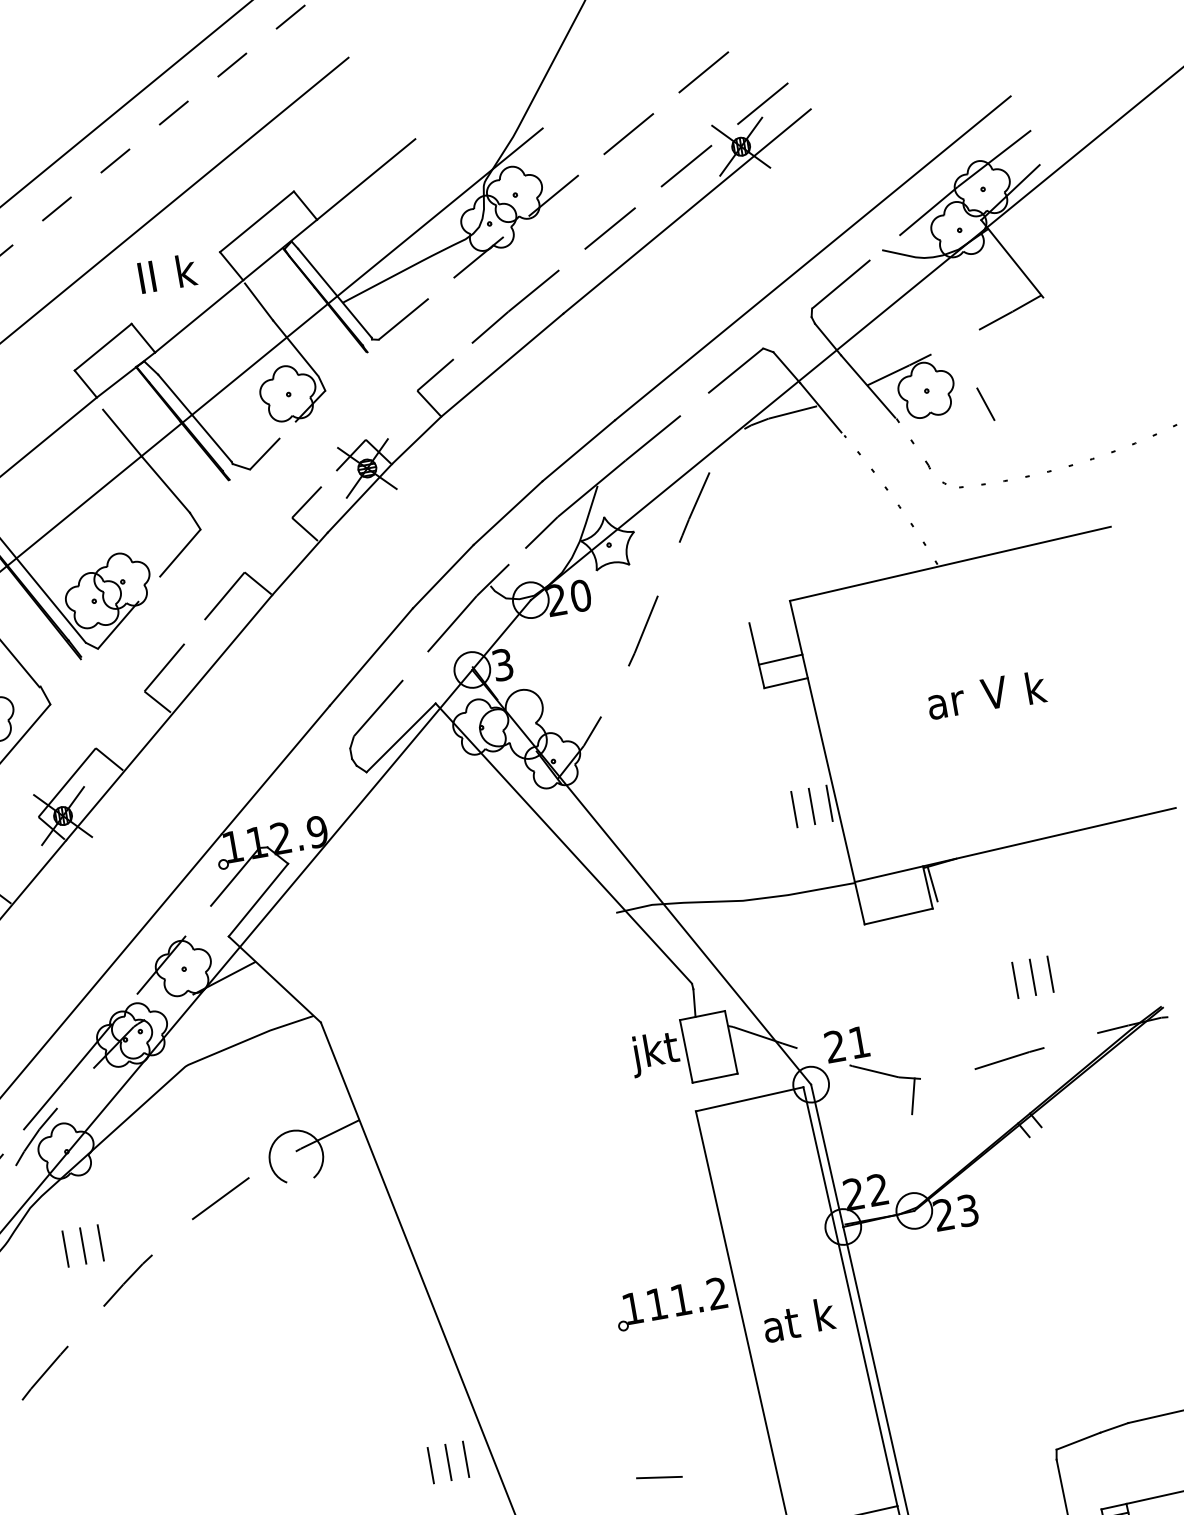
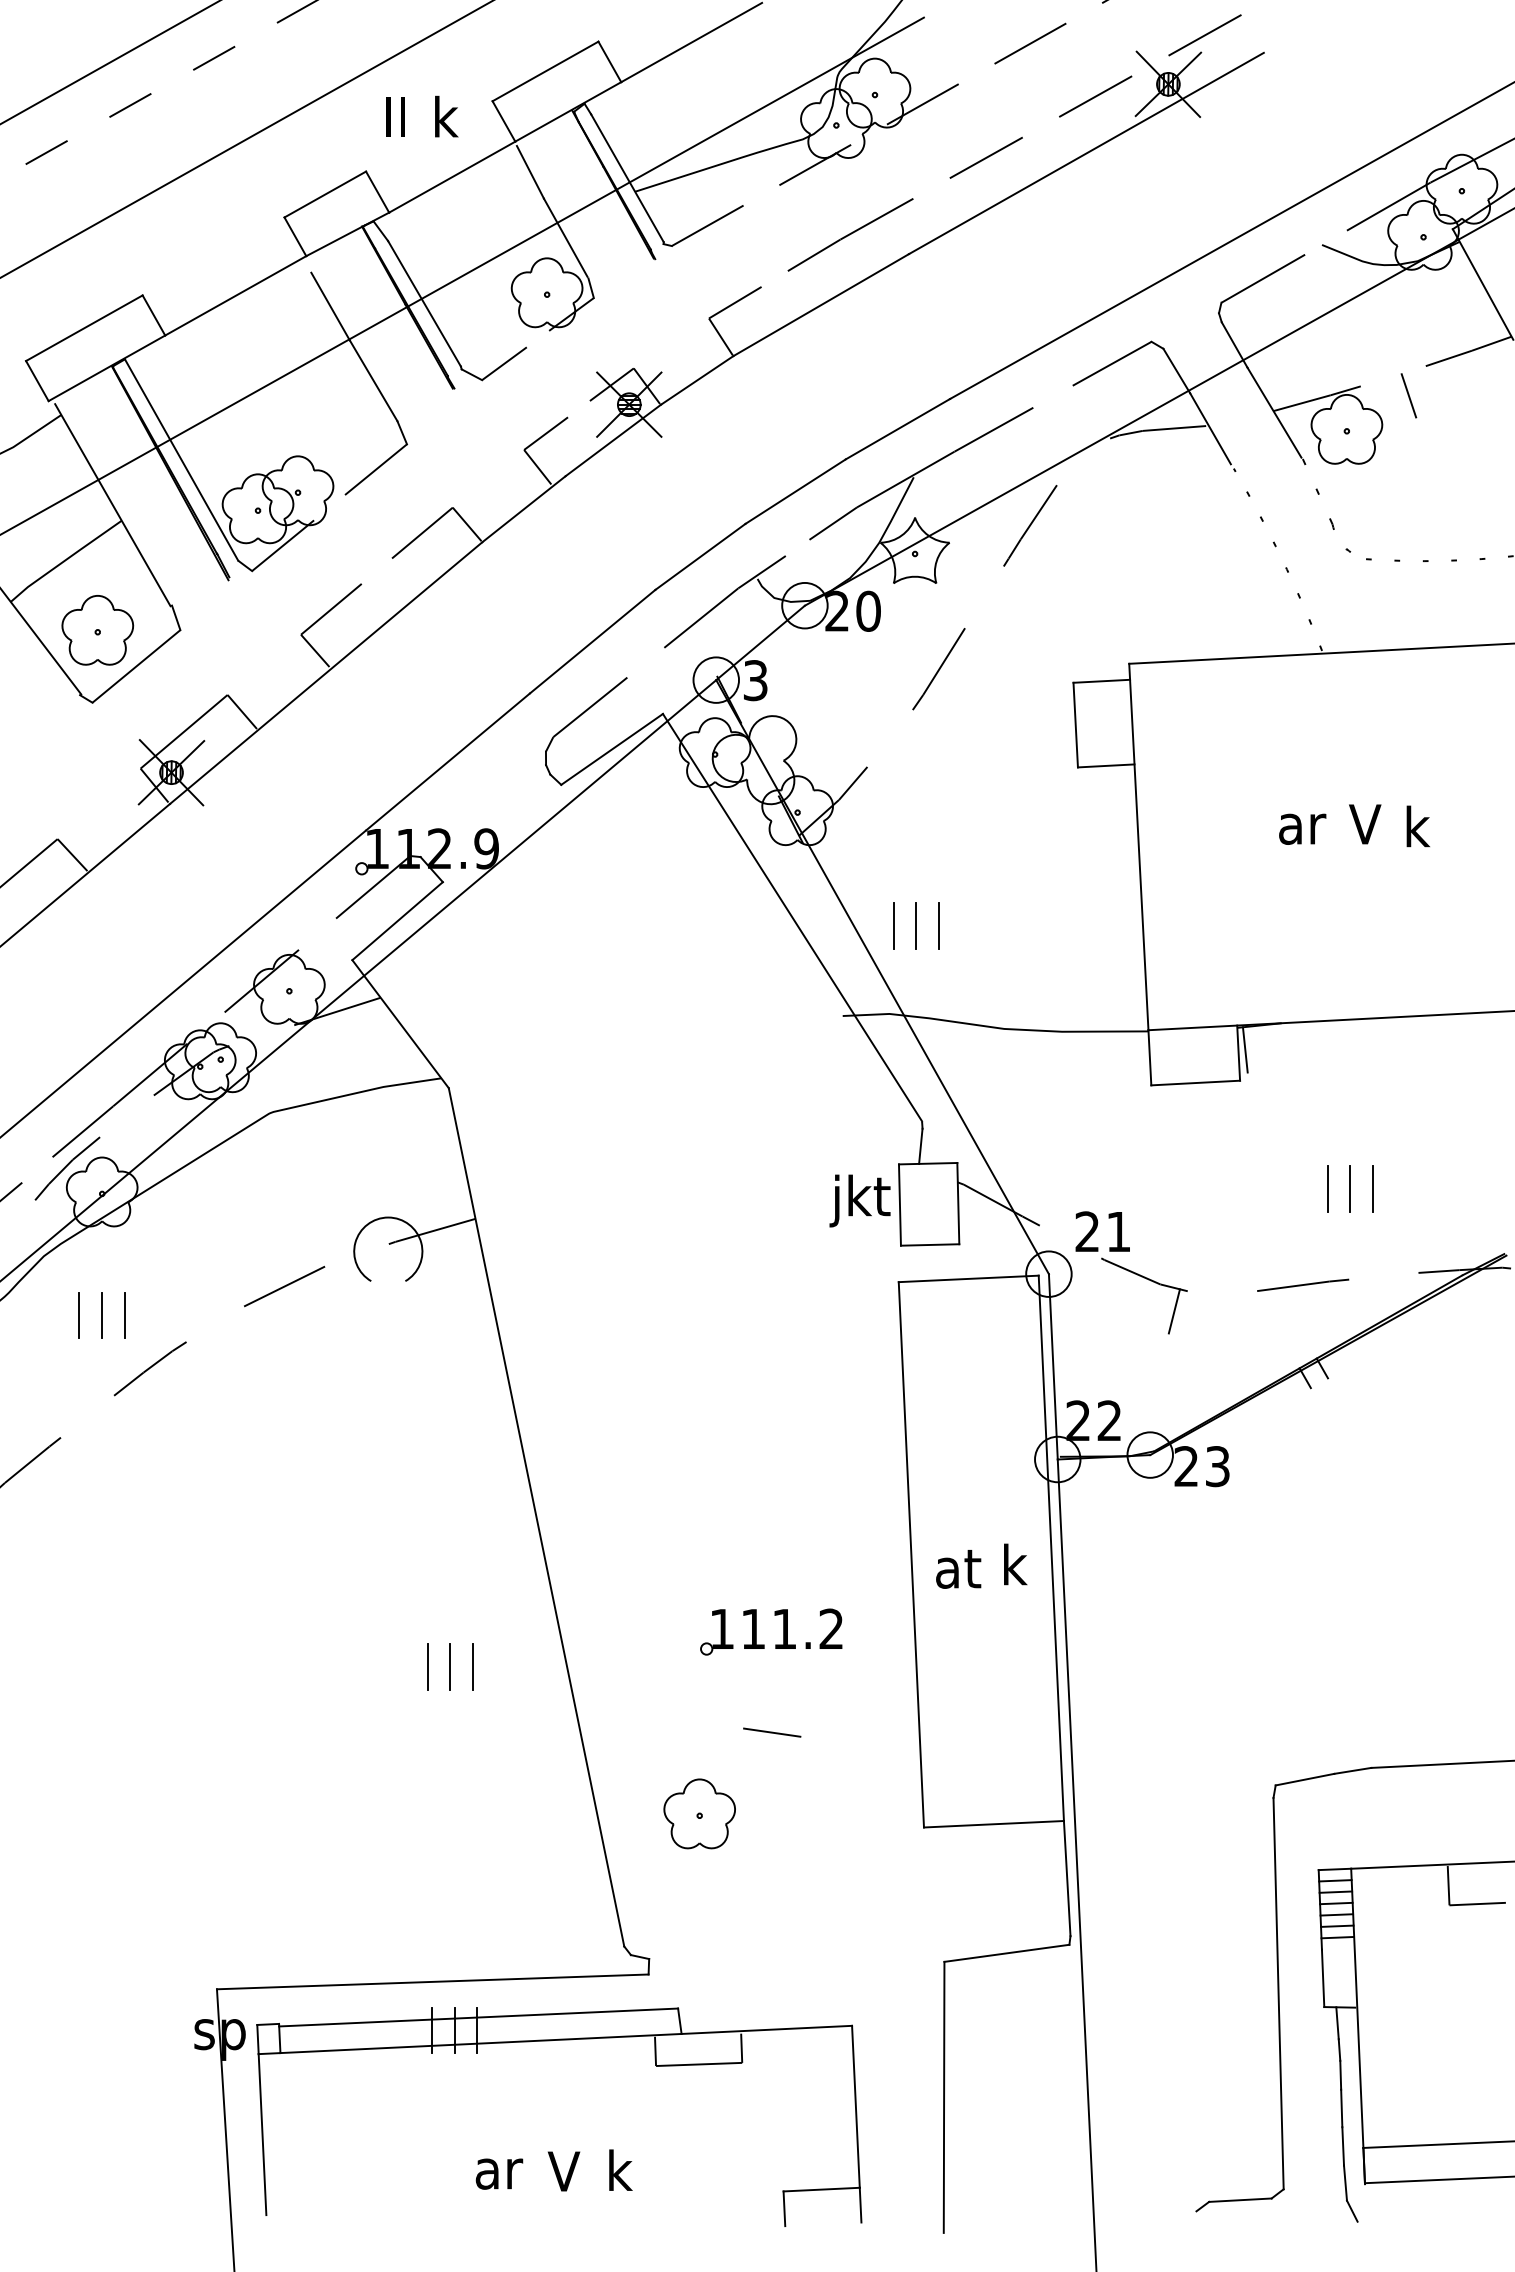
line: (985, 404) -> (1408, 395), moved
line: (780, 659) -> (1101, 680), moved
part: (811, 806) -> (916, 925), moved
part: (680, 1301) -> (783, 1631), moved
part: (448, 1461) -> (450, 1666), moved

